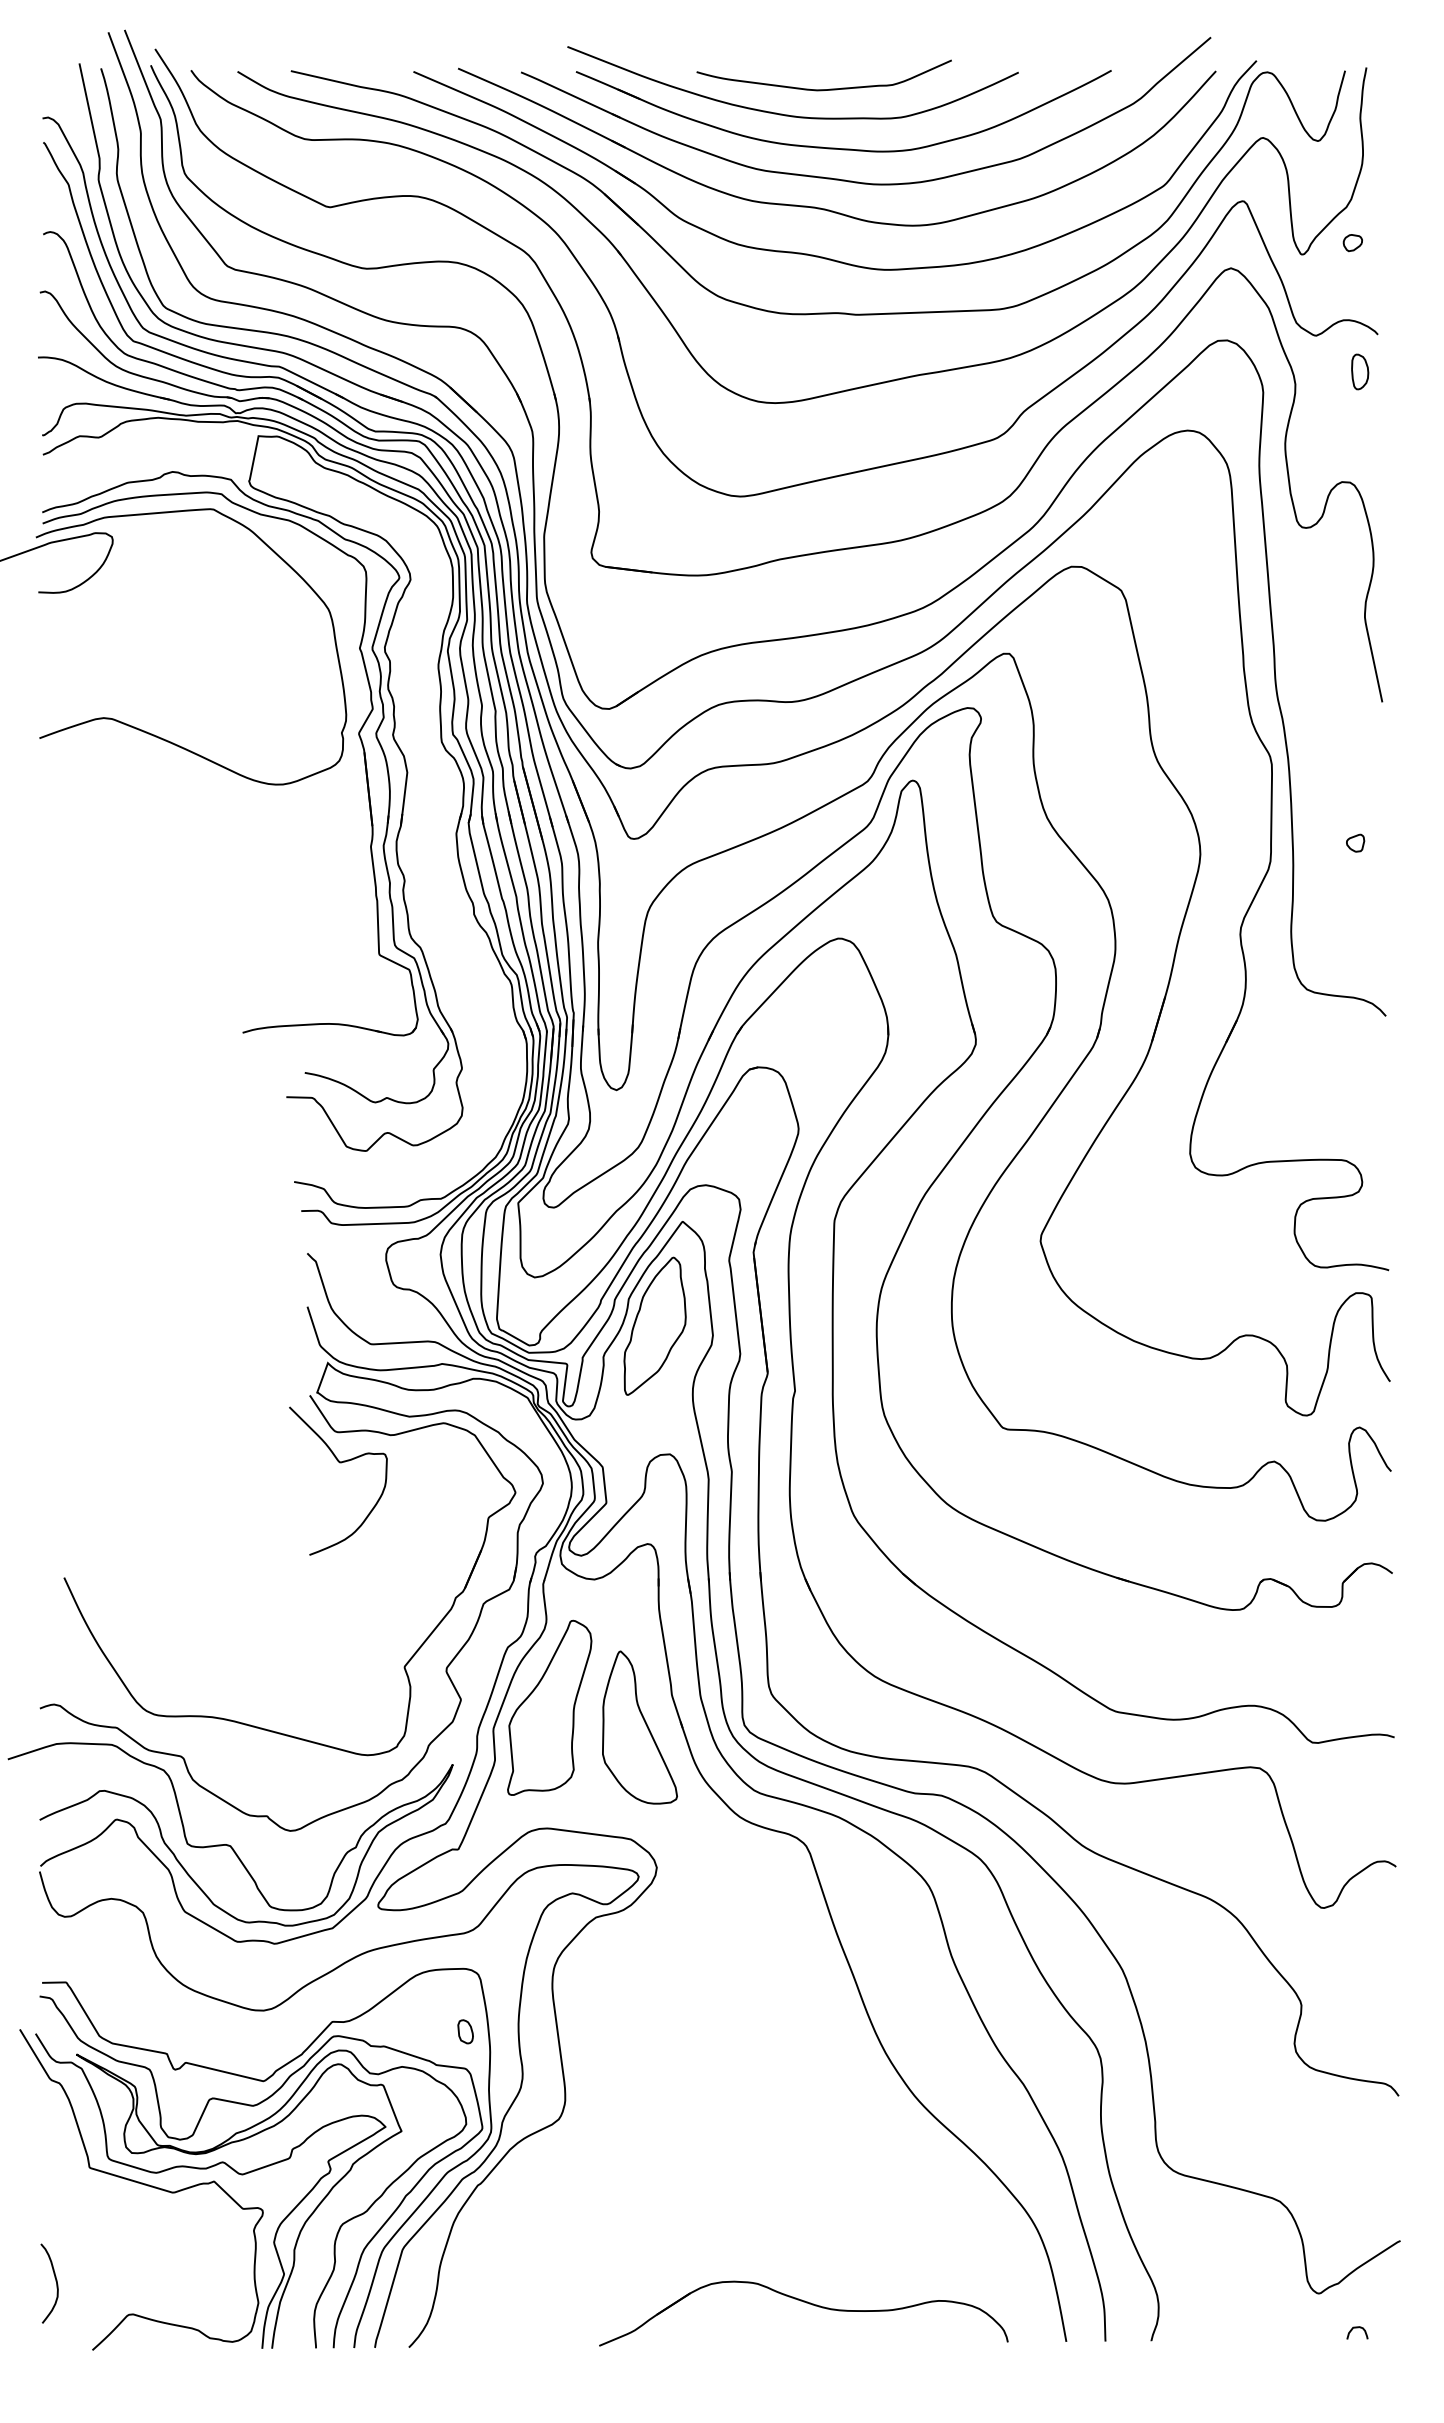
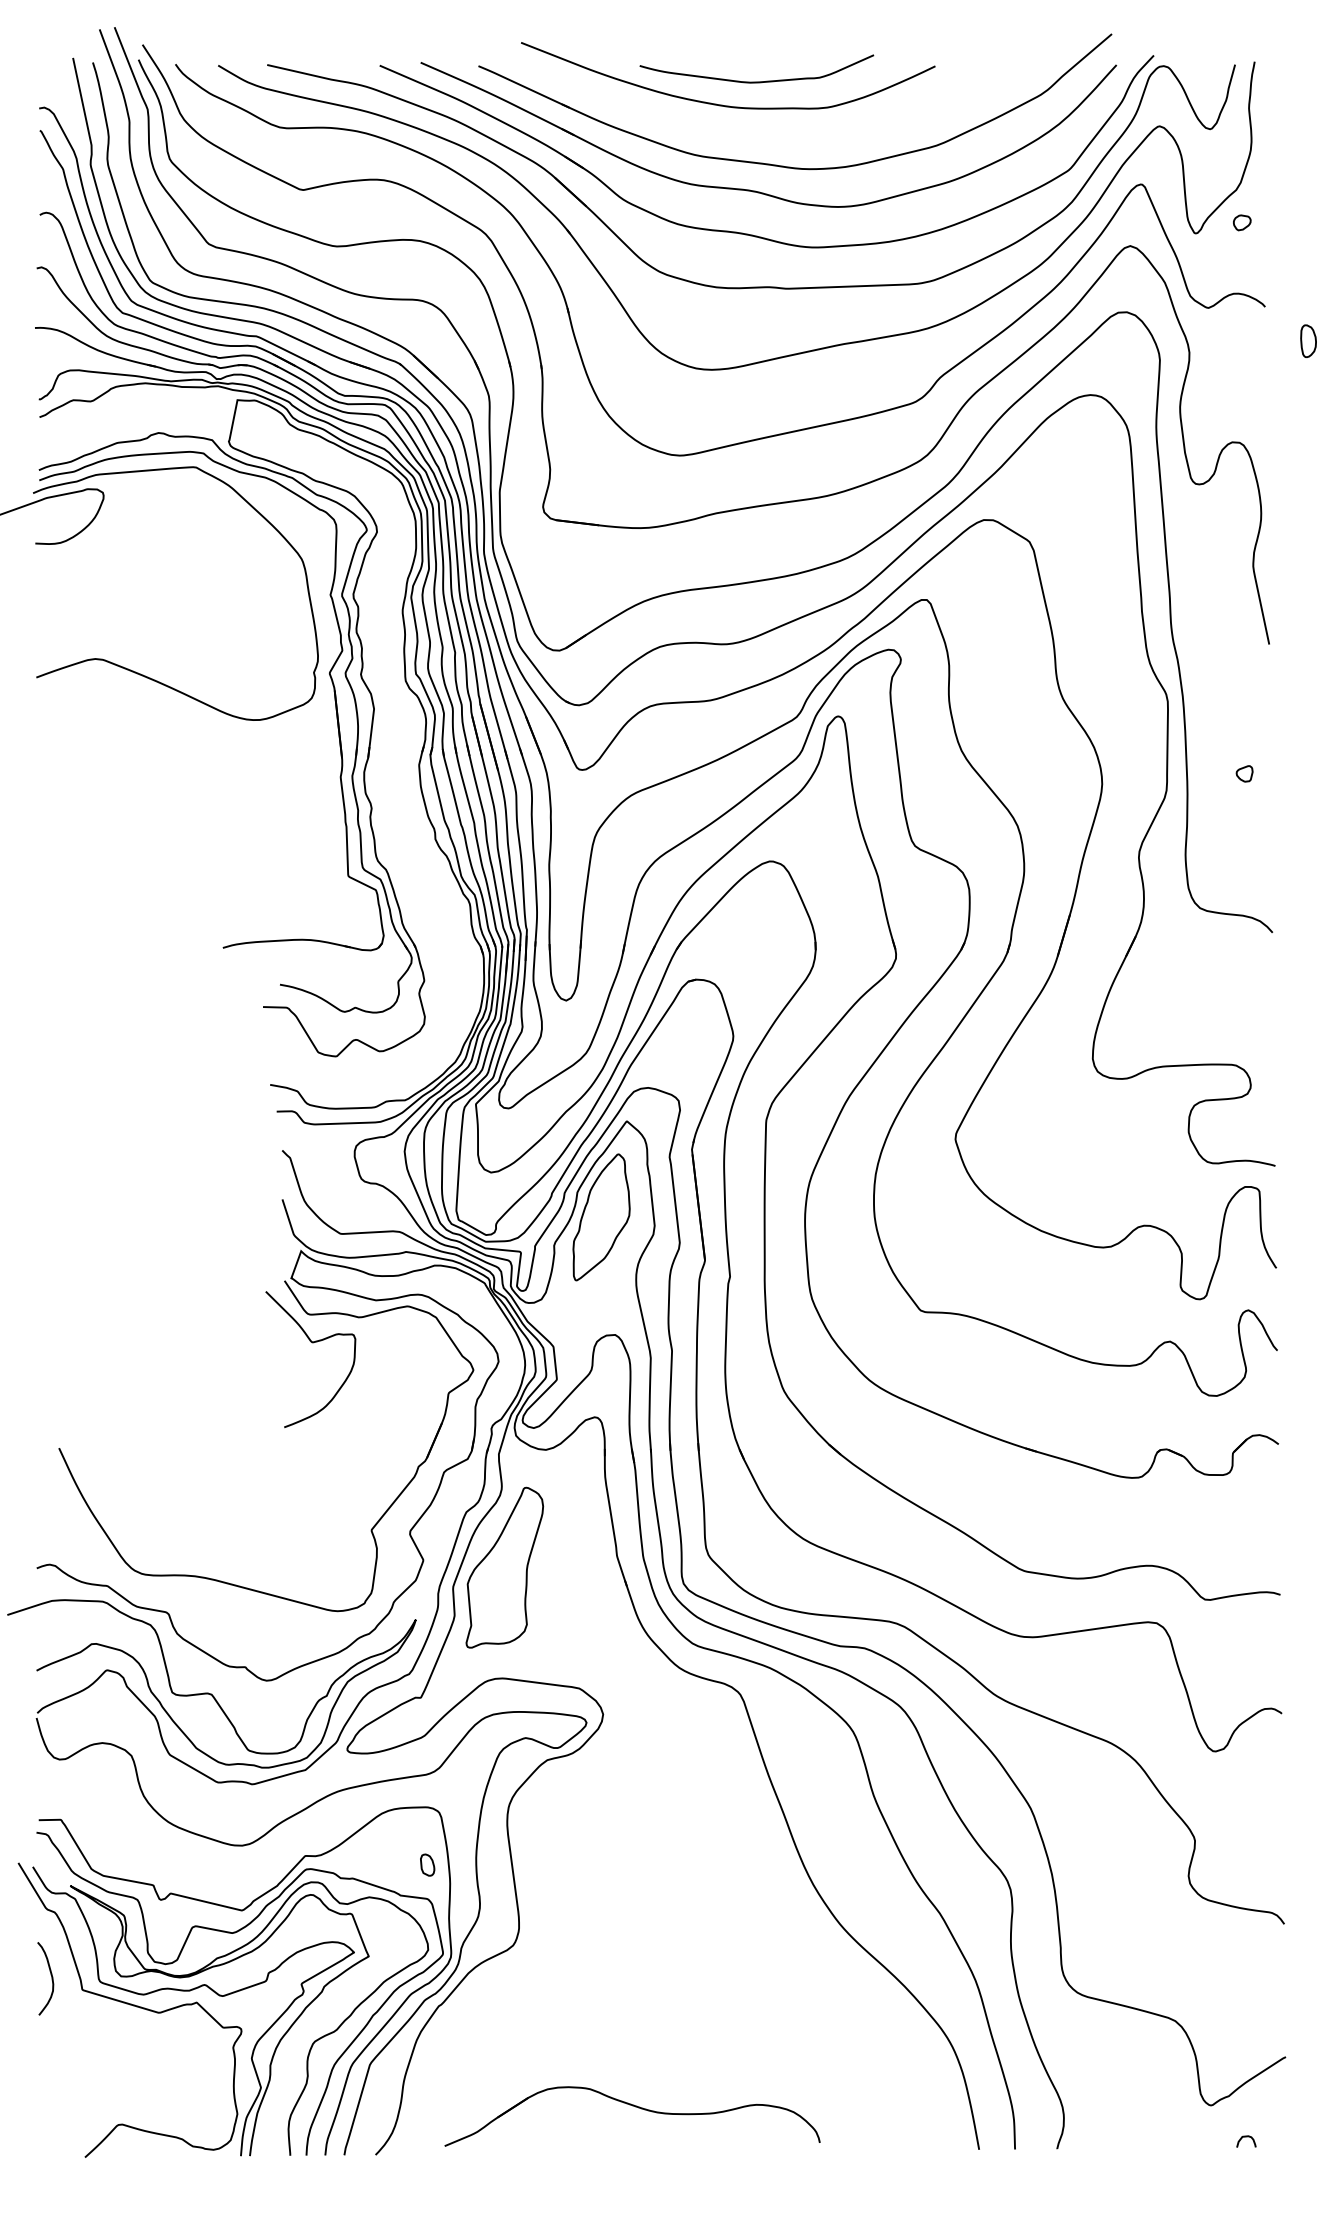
part: (836, 147) -> (768, 135), removed
part: (1360, 371) -> (1308, 340), moved
part: (639, 1727) -> (587, 1585), removed
curve: (55, 2281) -> (51, 1976), moved
part: (806, 2303) -> (634, 2107), moved

